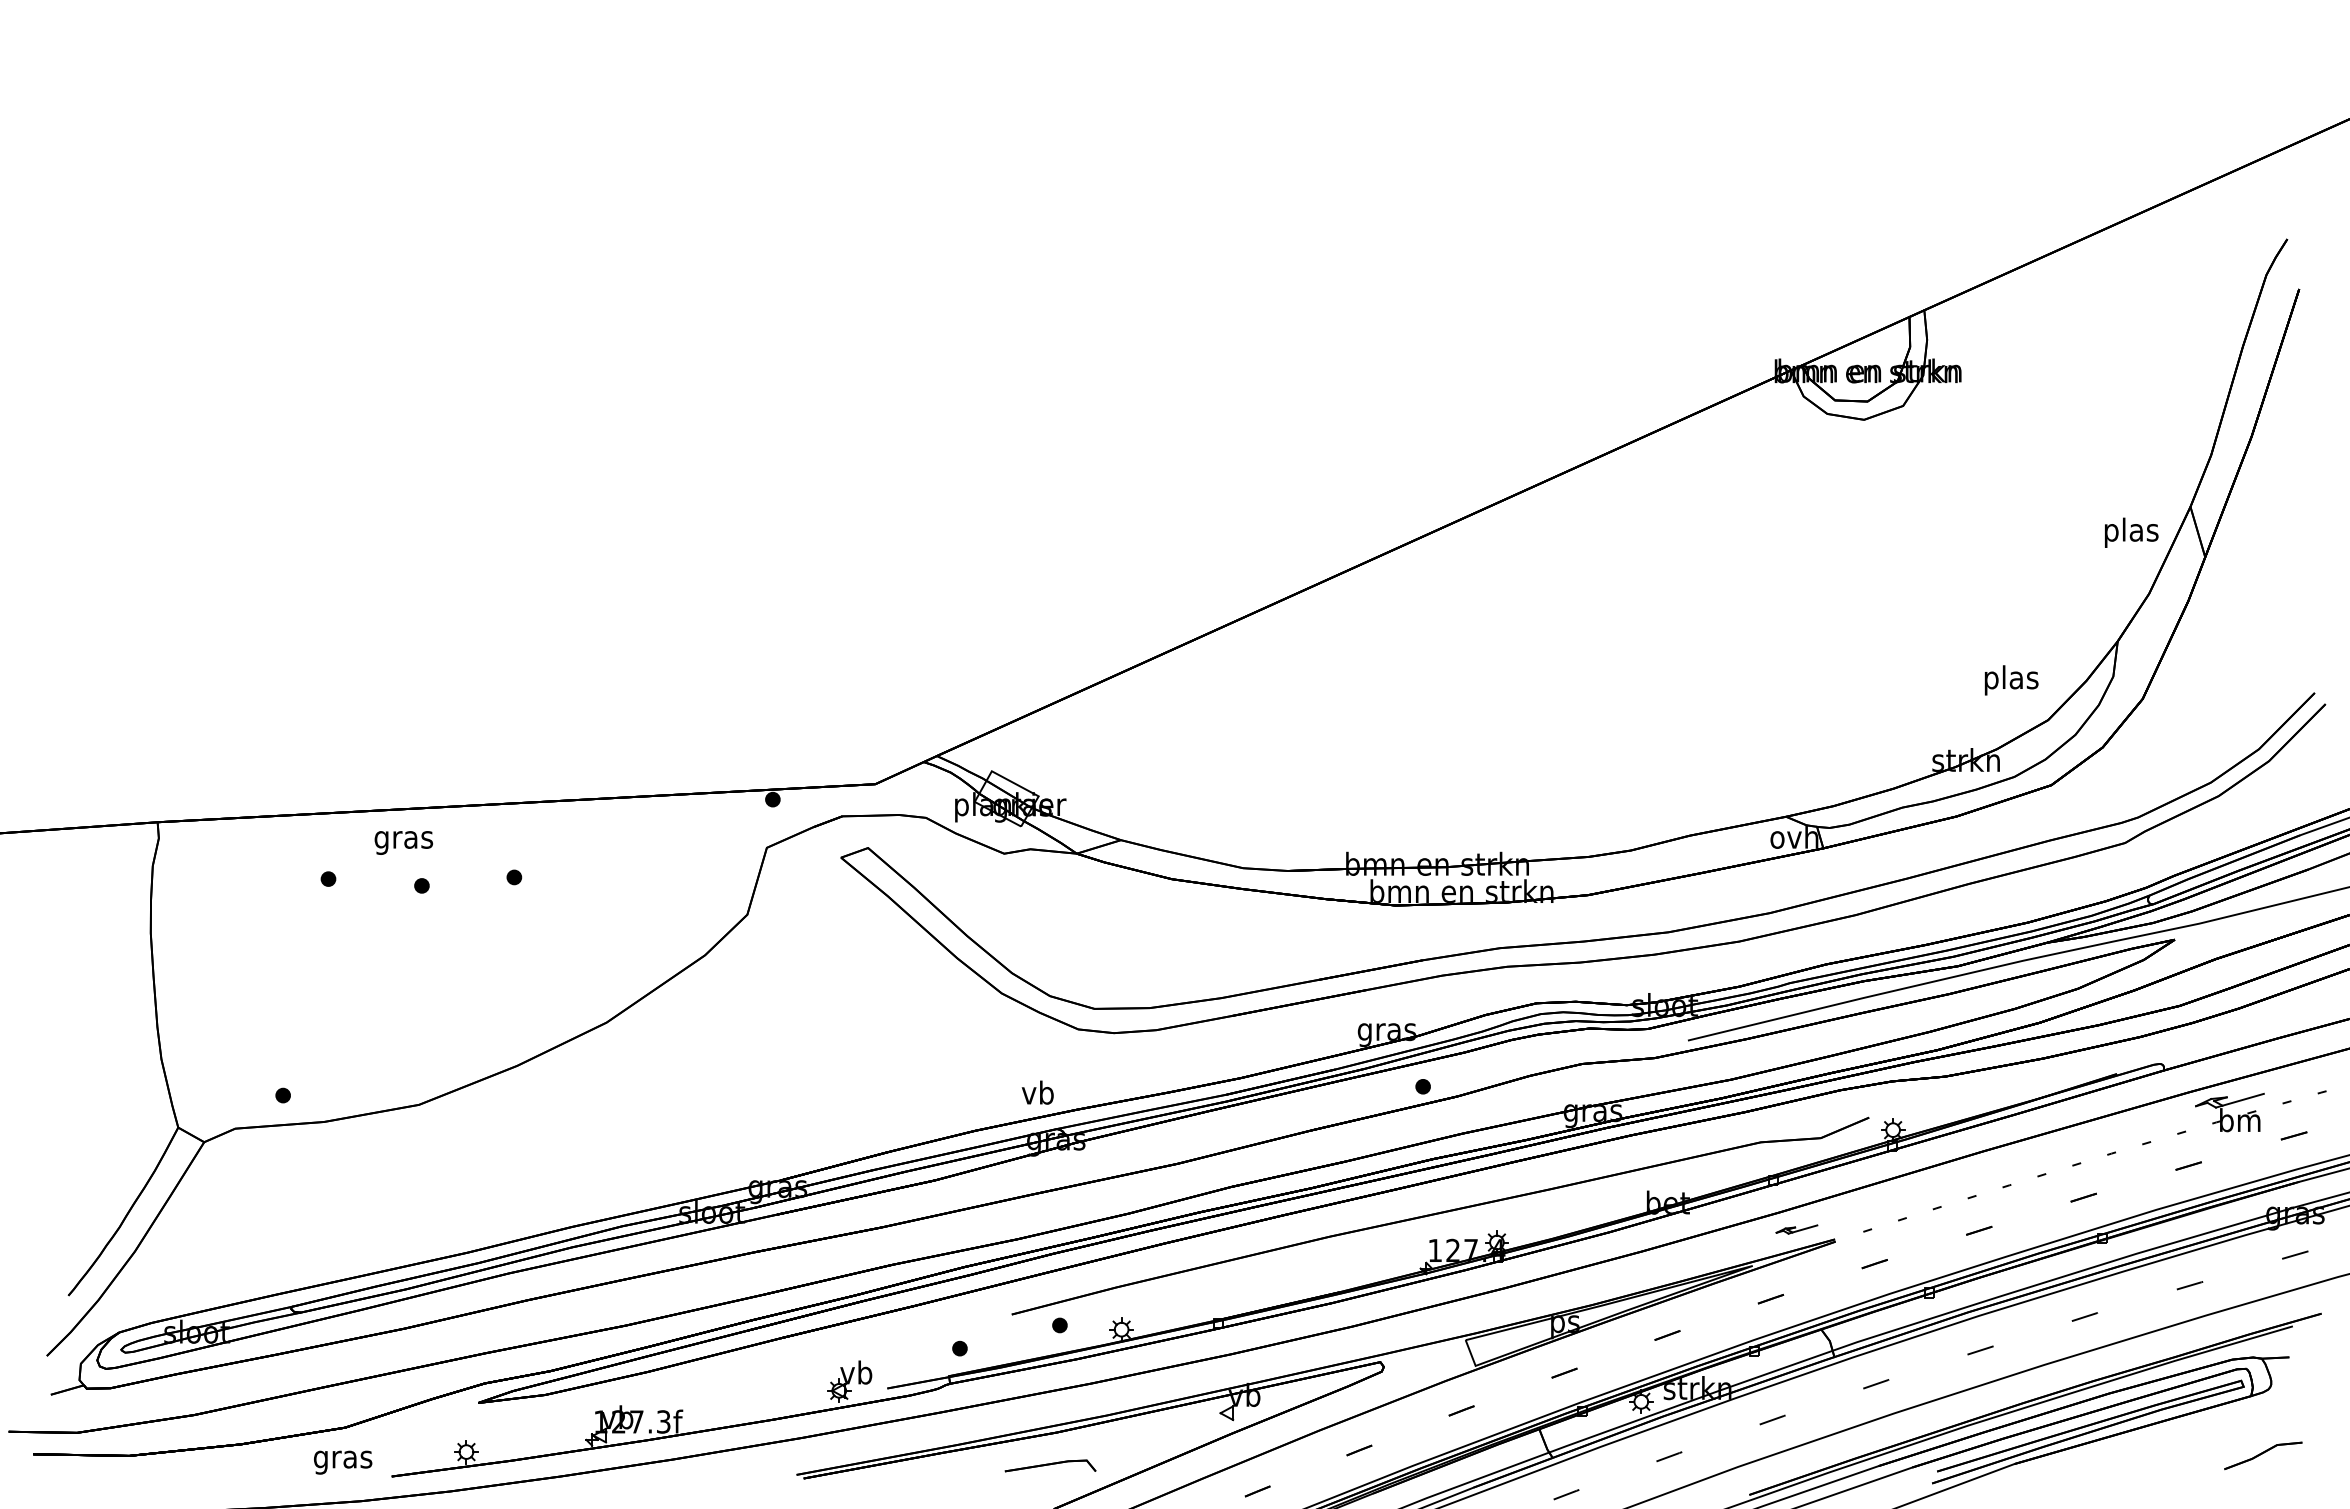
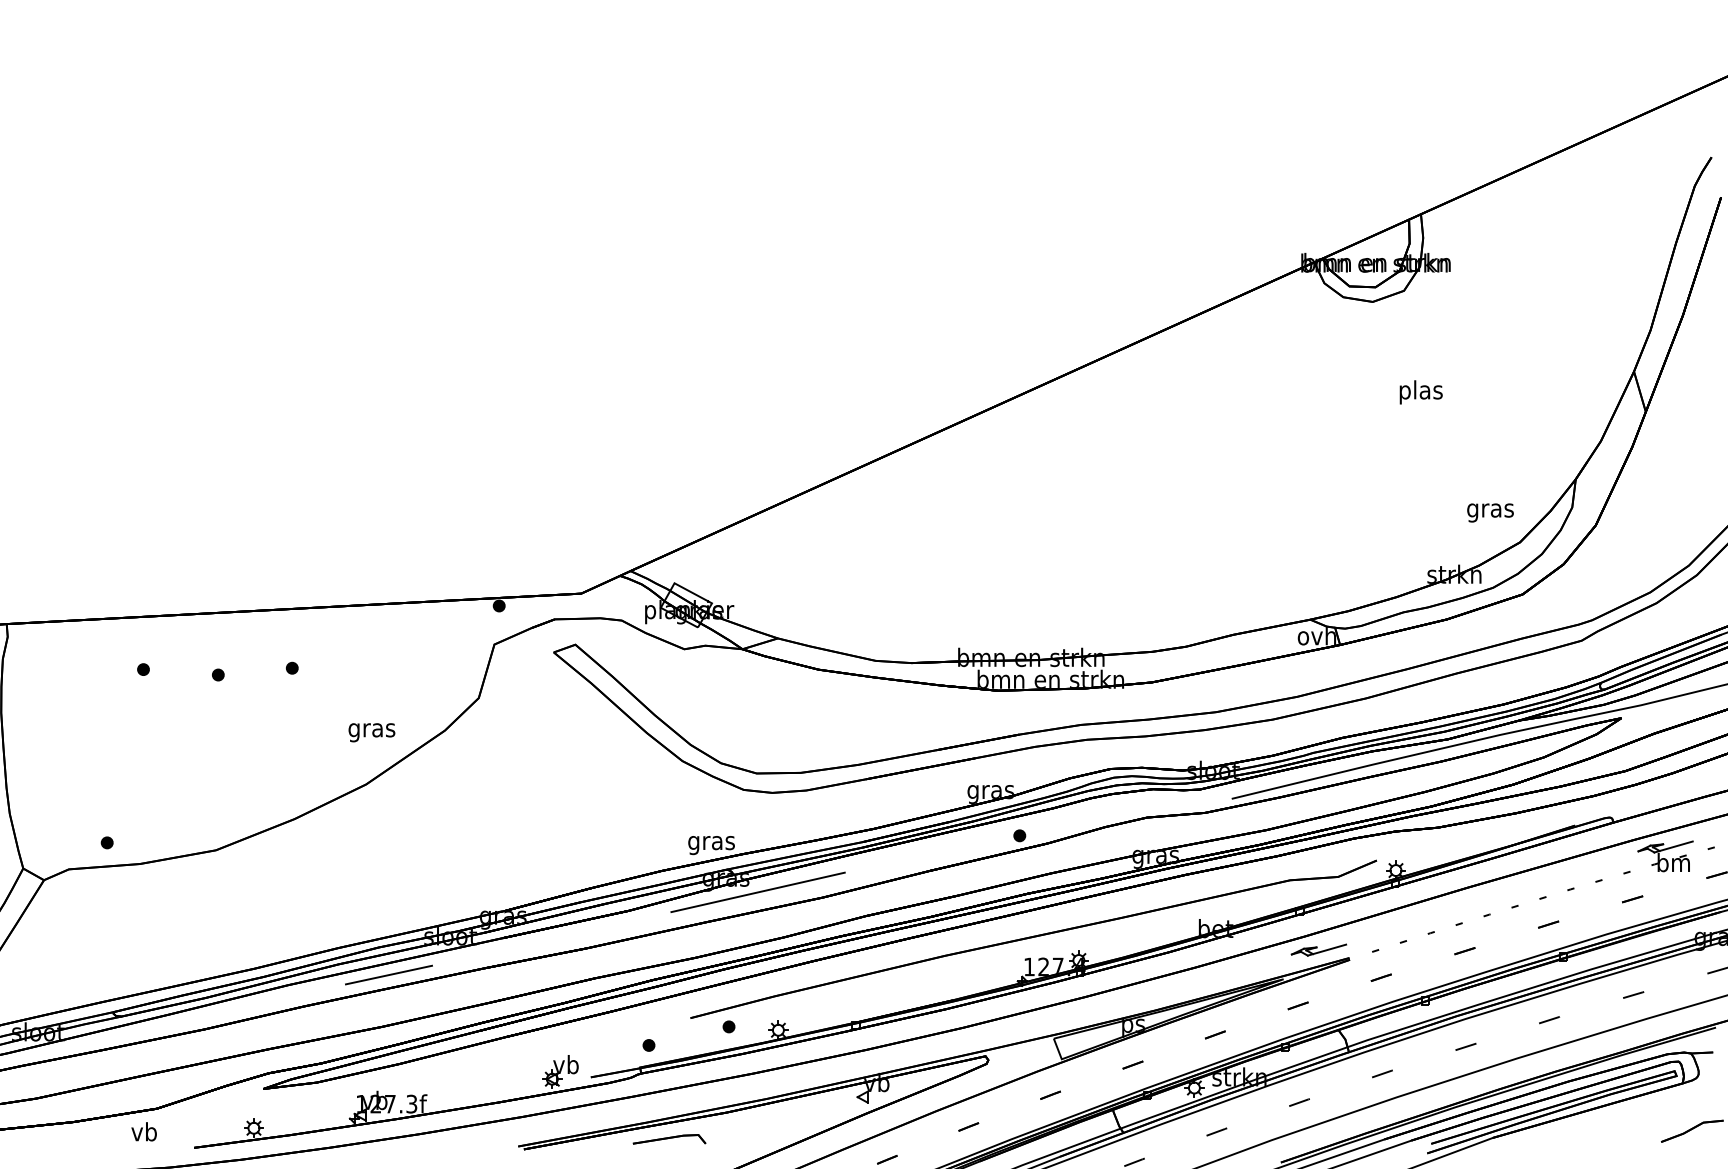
text: (2131, 532) -> (1421, 392), moved
text: (2011, 680) -> (1490, 510), plas -> gras
text: (403, 842) -> (371, 732), moved
text: (1038, 1095) -> (711, 842), vb -> gras
line: (1096, 1157) -> (758, 892), added
part: (1796, 1229) -> (1318, 950), size x1.67
line: (634, 1260) -> (388, 974), added
text: (342, 1459) -> (154, 1134), gras -> vb
part: (1050, 1465) -> (669, 1139), moved

